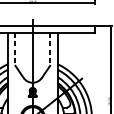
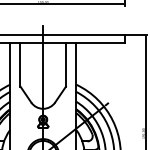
line: (15, 48) -> (20, 64), dashed -> solid
line: (49, 48) -> (65, 64), dashed -> solid

